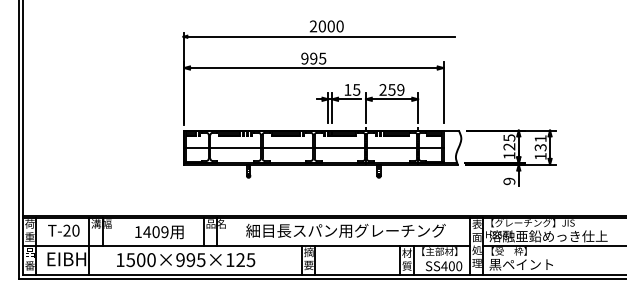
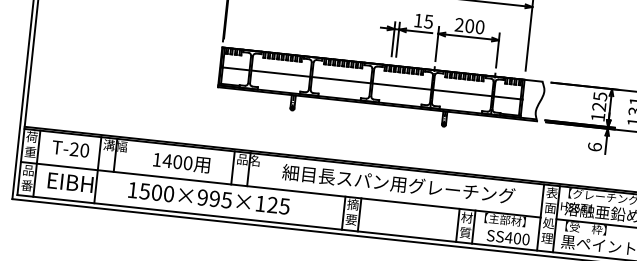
text: (396, 89) -> (475, 26), 259 -> 200
text: (509, 181) -> (595, 147), 9 -> 6
text: (164, 232) -> (187, 163), 1409 -> 1400

